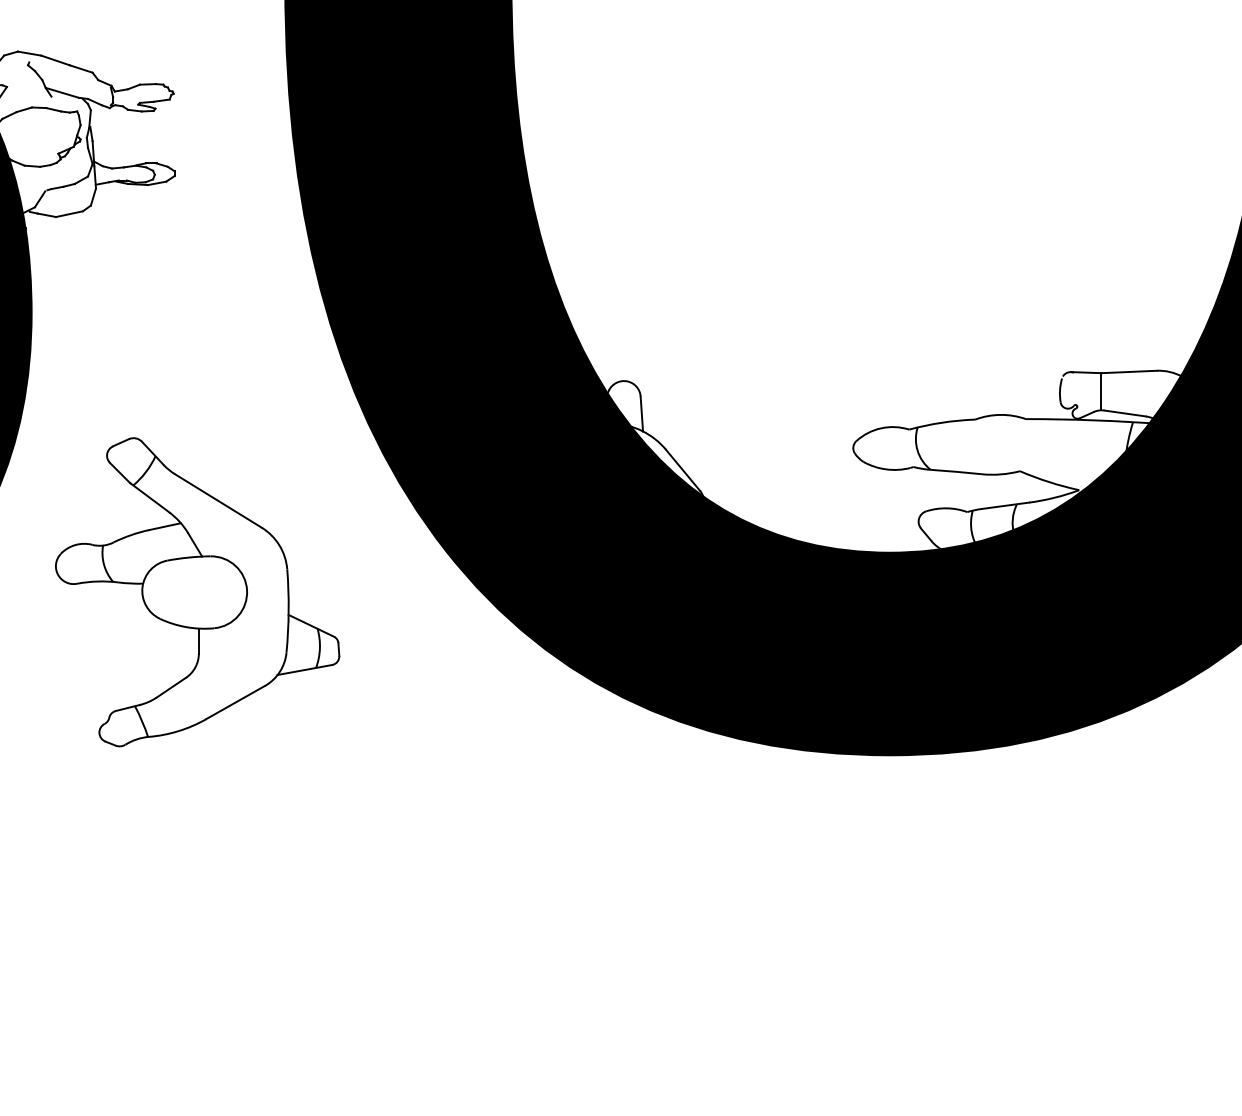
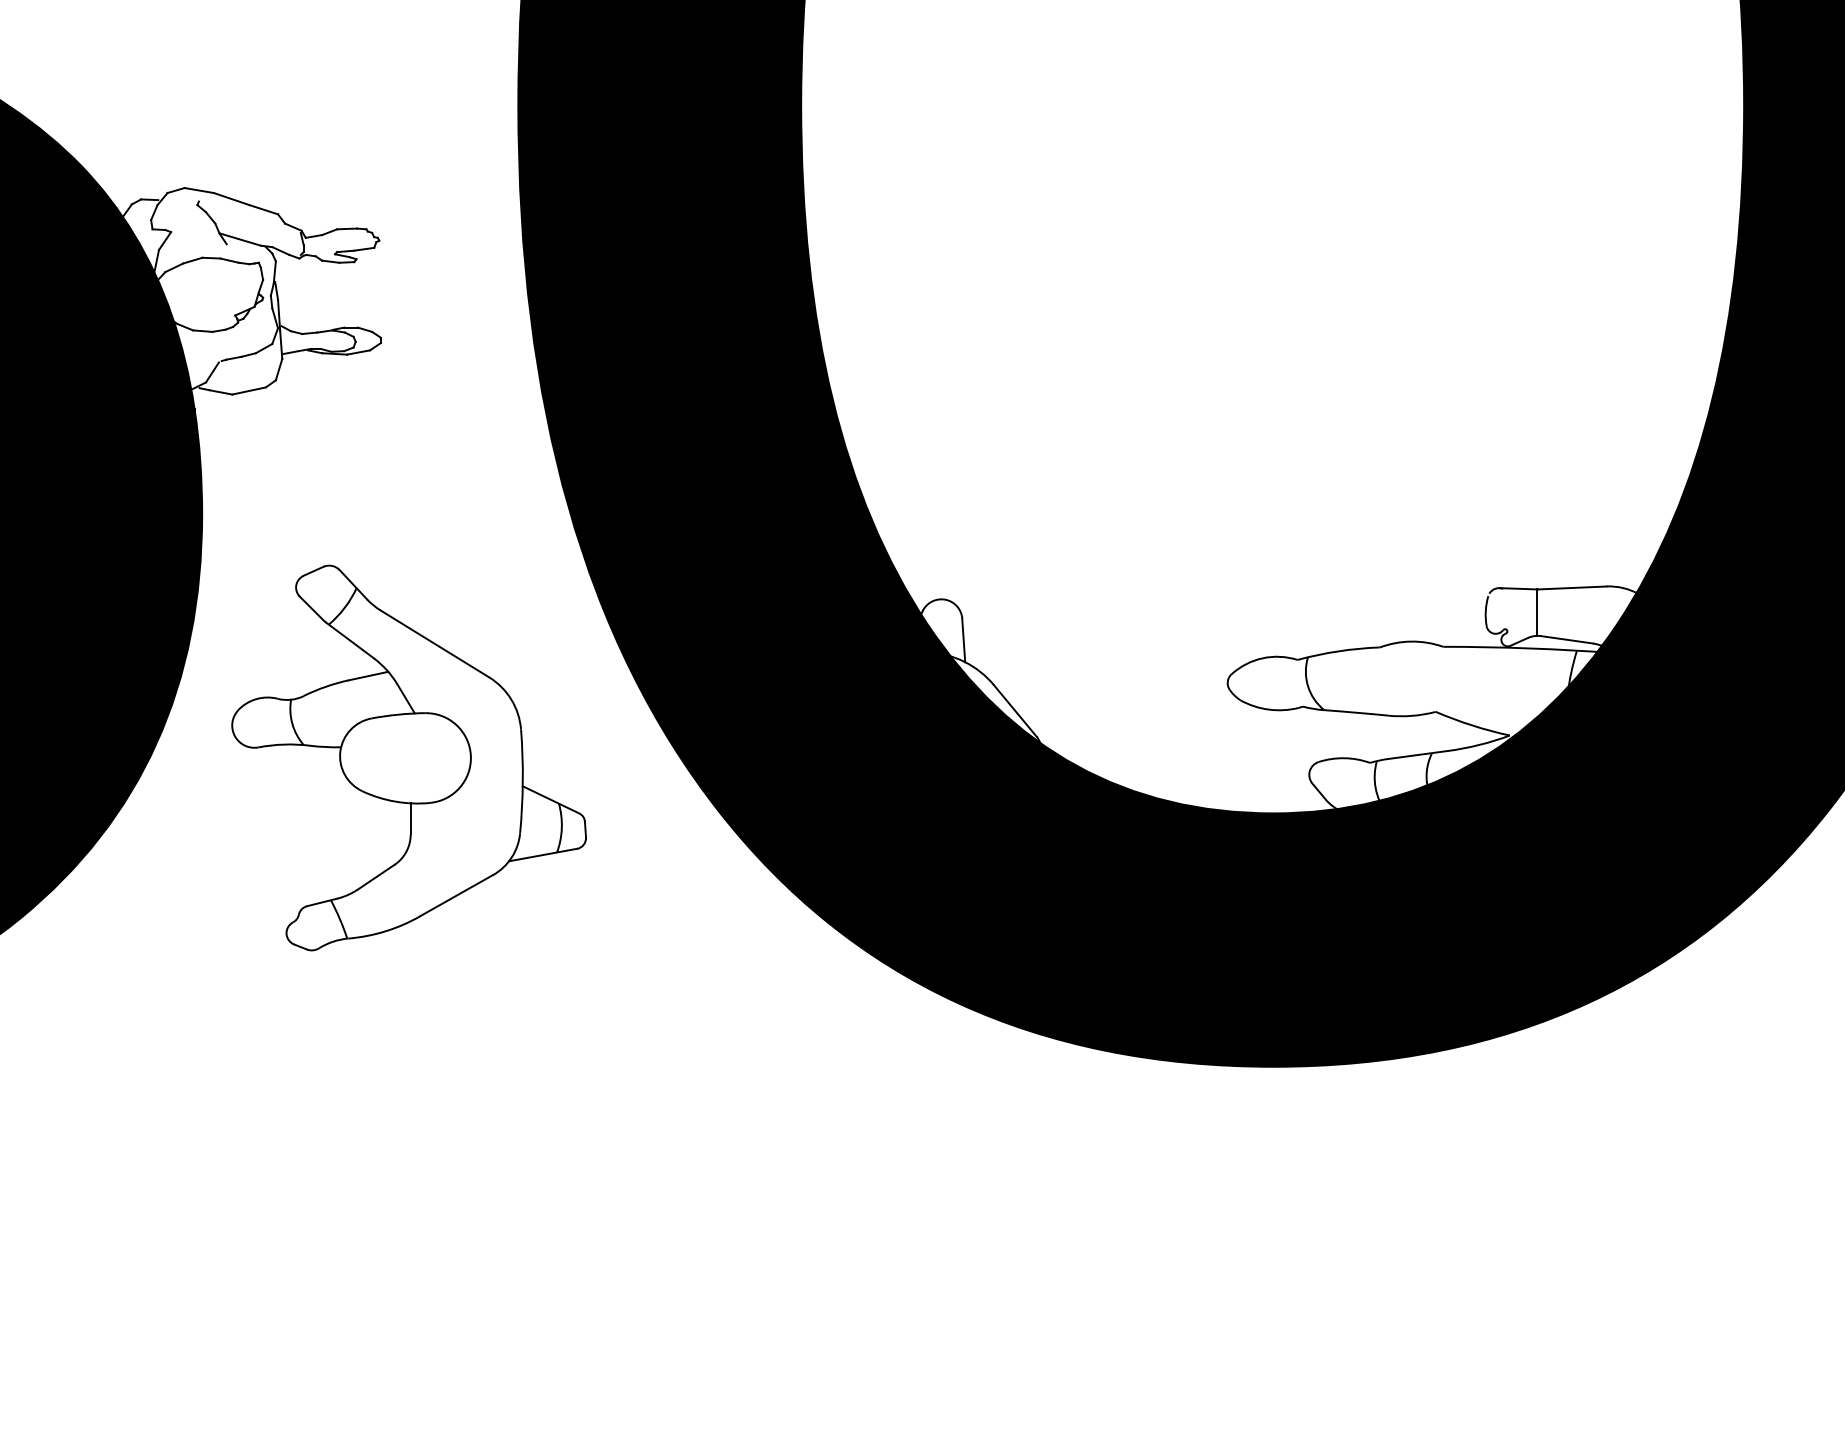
part: (197, 591) -> (408, 757), moved

